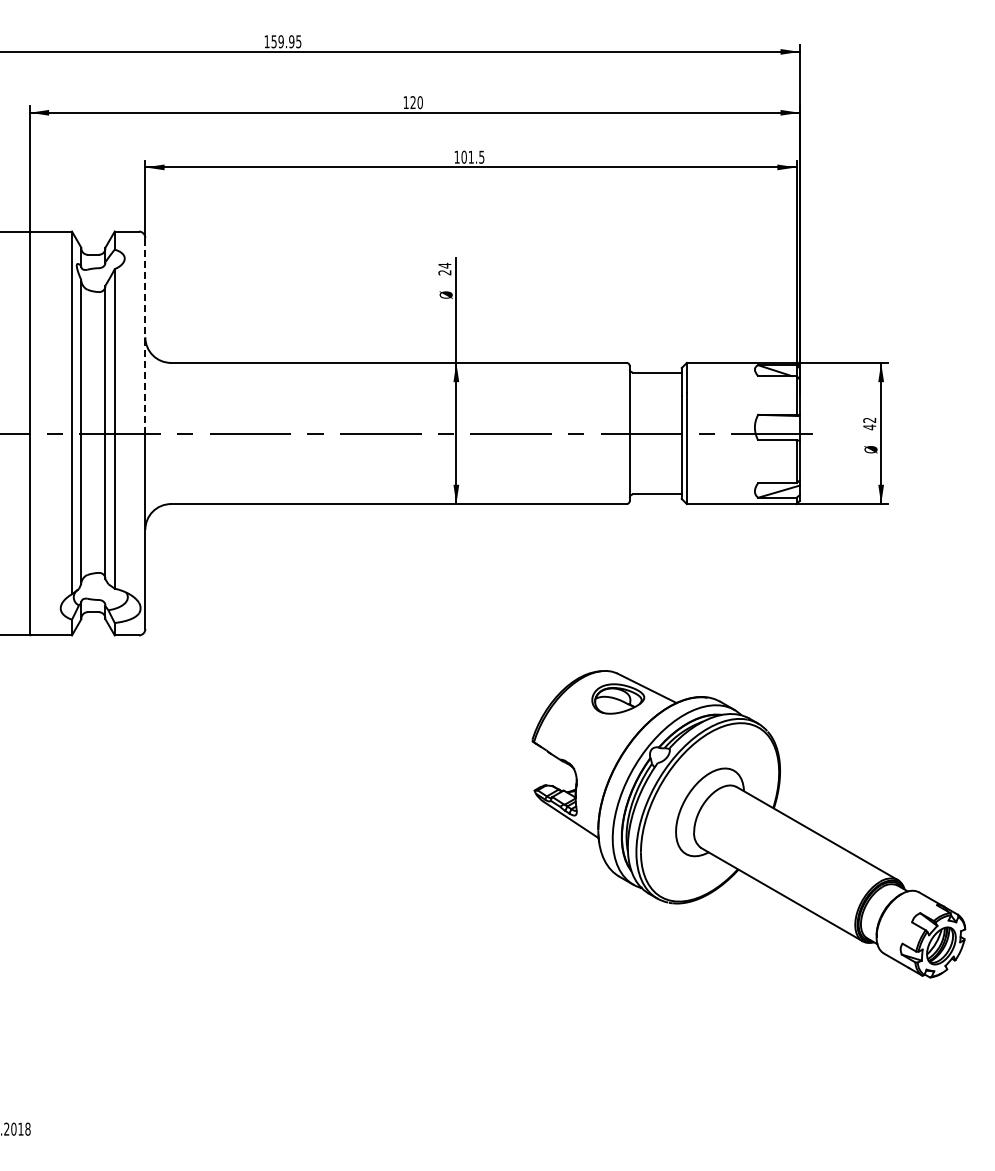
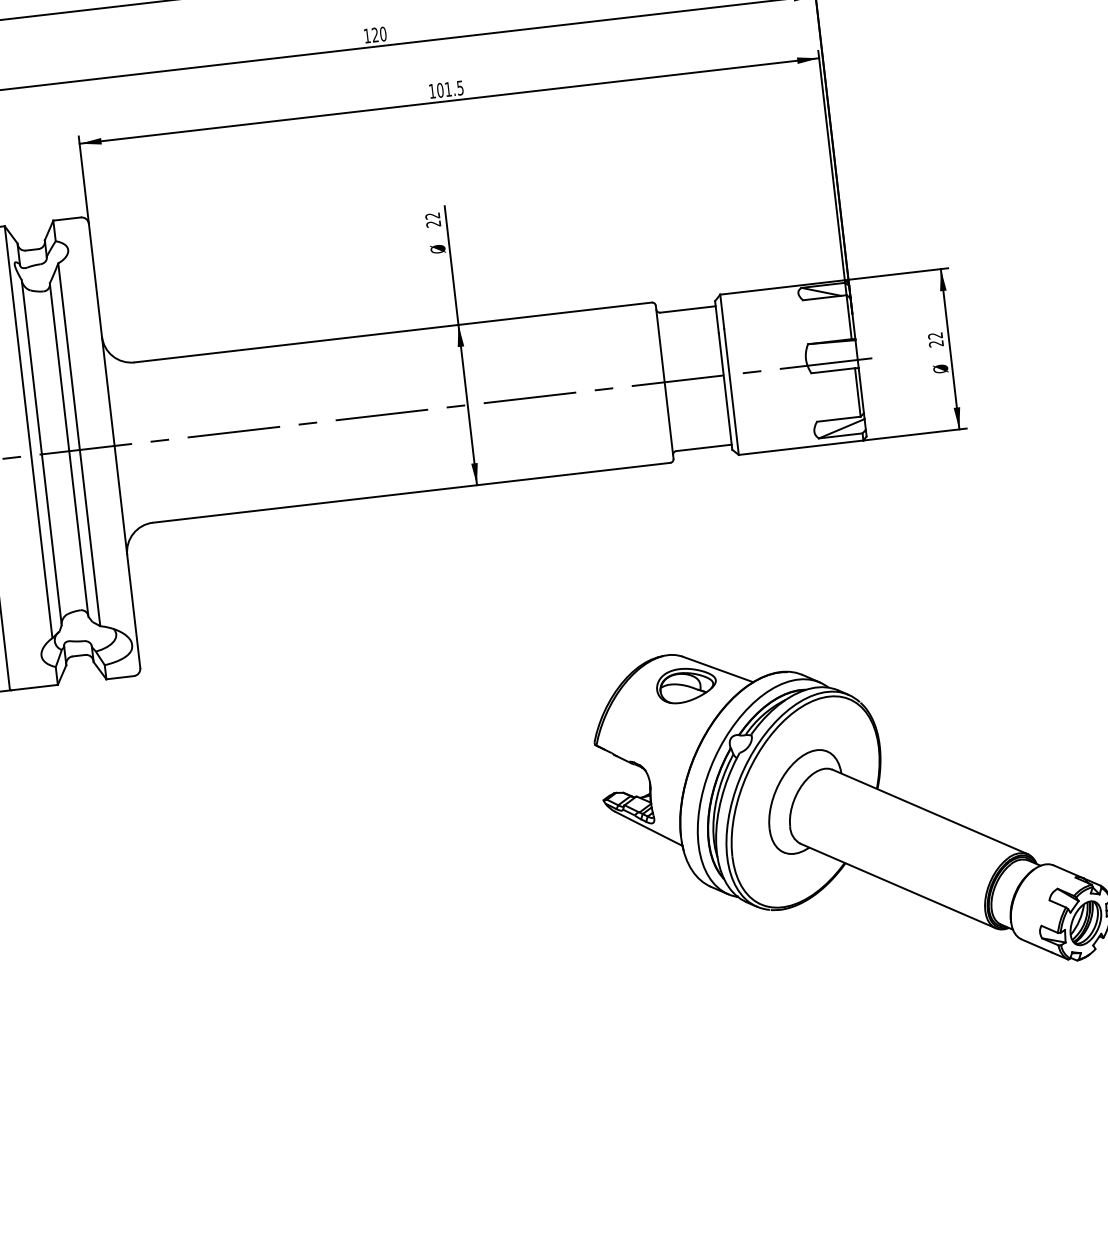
text: (444, 265) -> (432, 215), 24 -> 22
line: (145, 335) -> (101, 334), dashed -> solid
text: (869, 427) -> (936, 343), 42 -> 22

